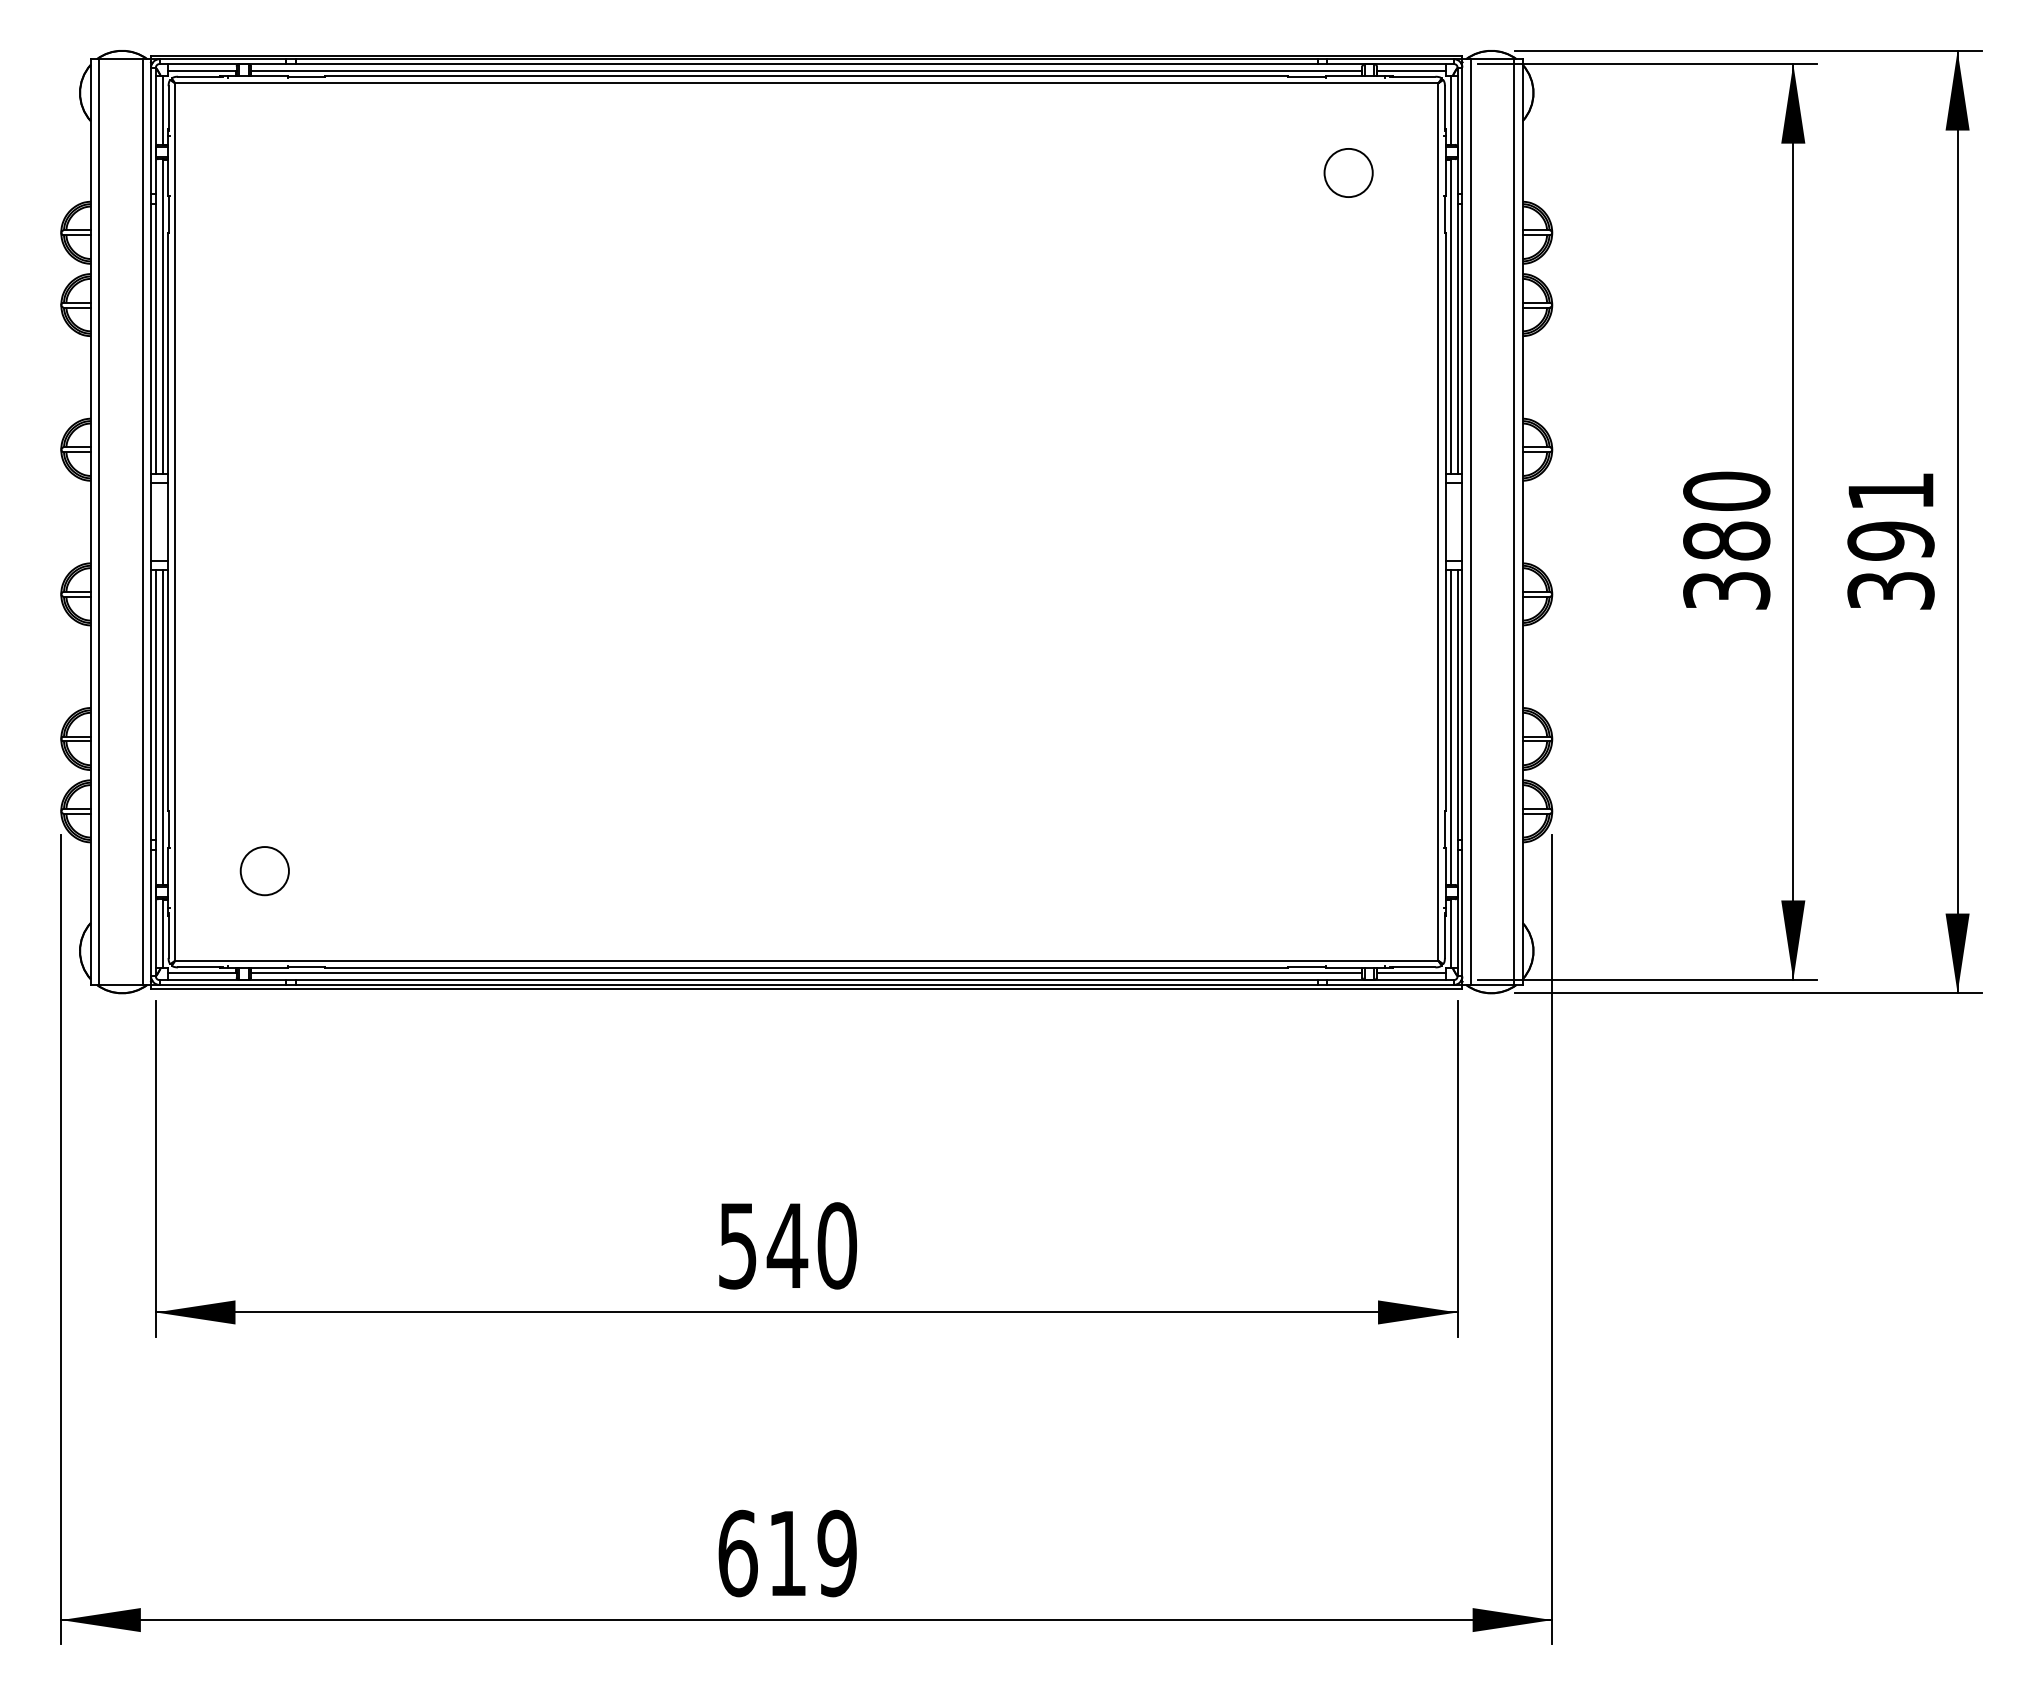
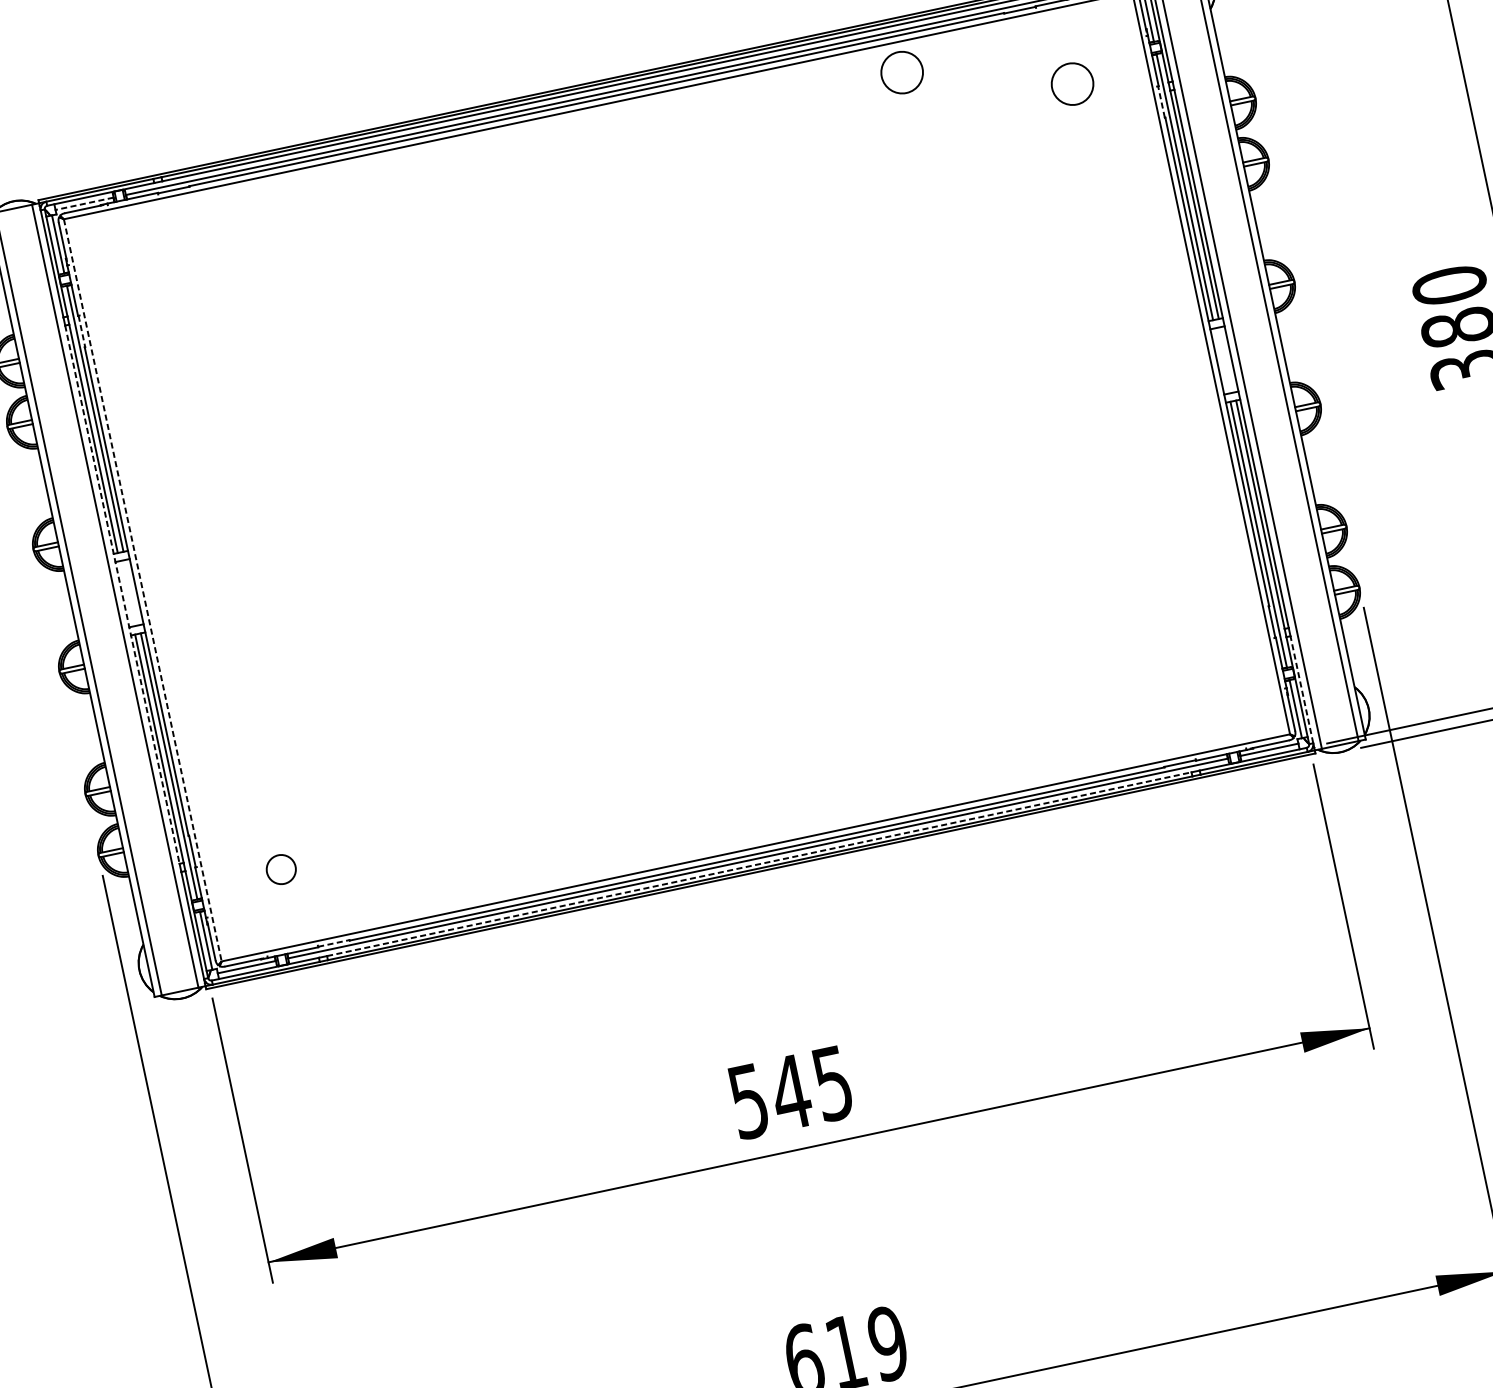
line: (201, 70) -> (83, 203), solid -> dashed
circle: (1158, 118) -> (901, 72), added
line: (168, 214) -> (81, 331), solid -> dashed
line: (1444, 214) -> (1161, 102), solid -> dashed
line: (151, 522) -> (122, 594), solid -> dashed
line: (175, 522) -> (143, 590), solid -> dashed
circle: (264, 871) -> (281, 869), size x0.7
line: (1462, 912) -> (1301, 689), solid -> dashed
line: (306, 967) -> (333, 943), solid -> dashed
line: (807, 980) -> (760, 864), solid -> dashed
text: (837, 1245) -> (833, 1083), 540 -> 545

